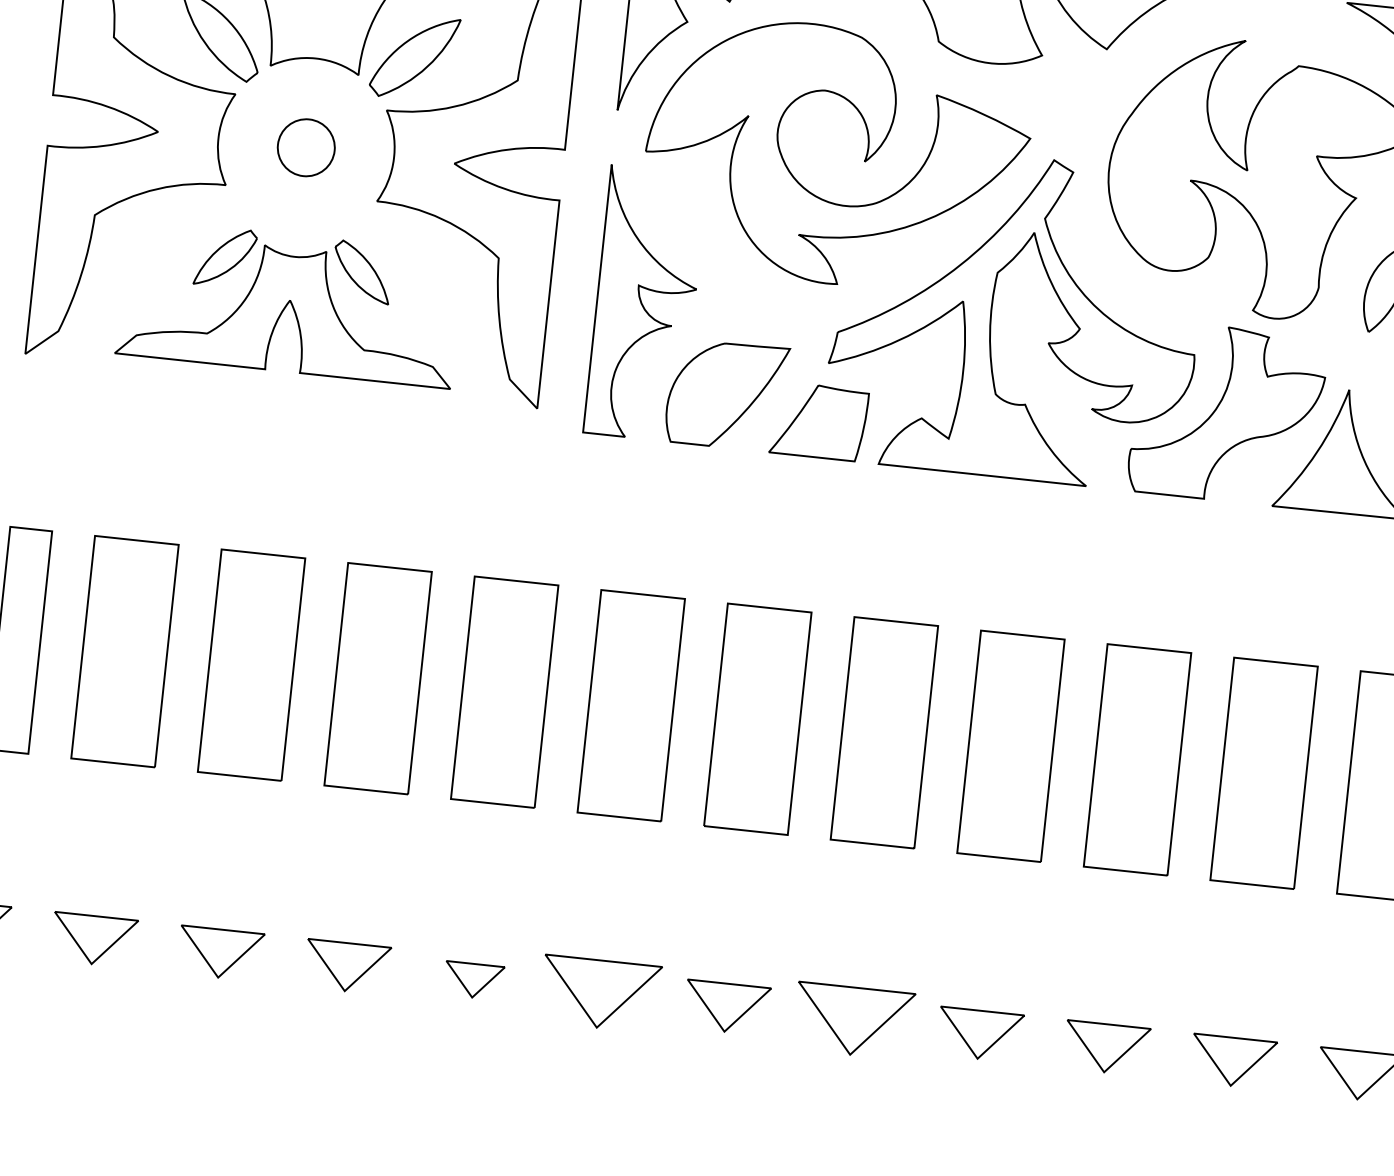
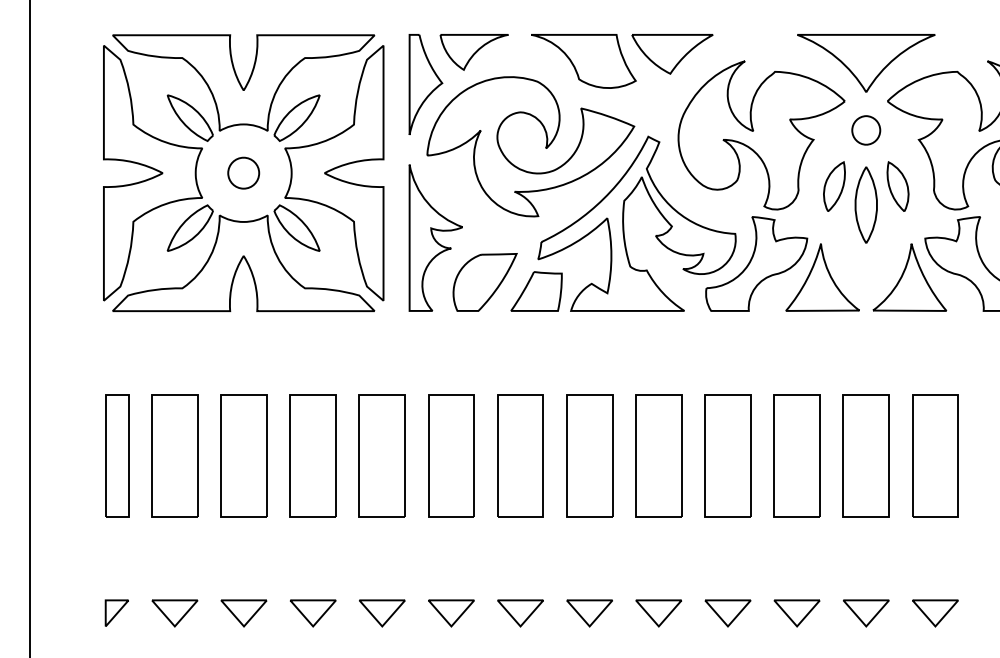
part: (289, 302) -> (243, 257), size x1.43
part: (474, 980) -> (382, 613), size x1.43
part: (600, 994) -> (451, 613), size x0.71
part: (853, 1021) -> (589, 613), size x0.71

